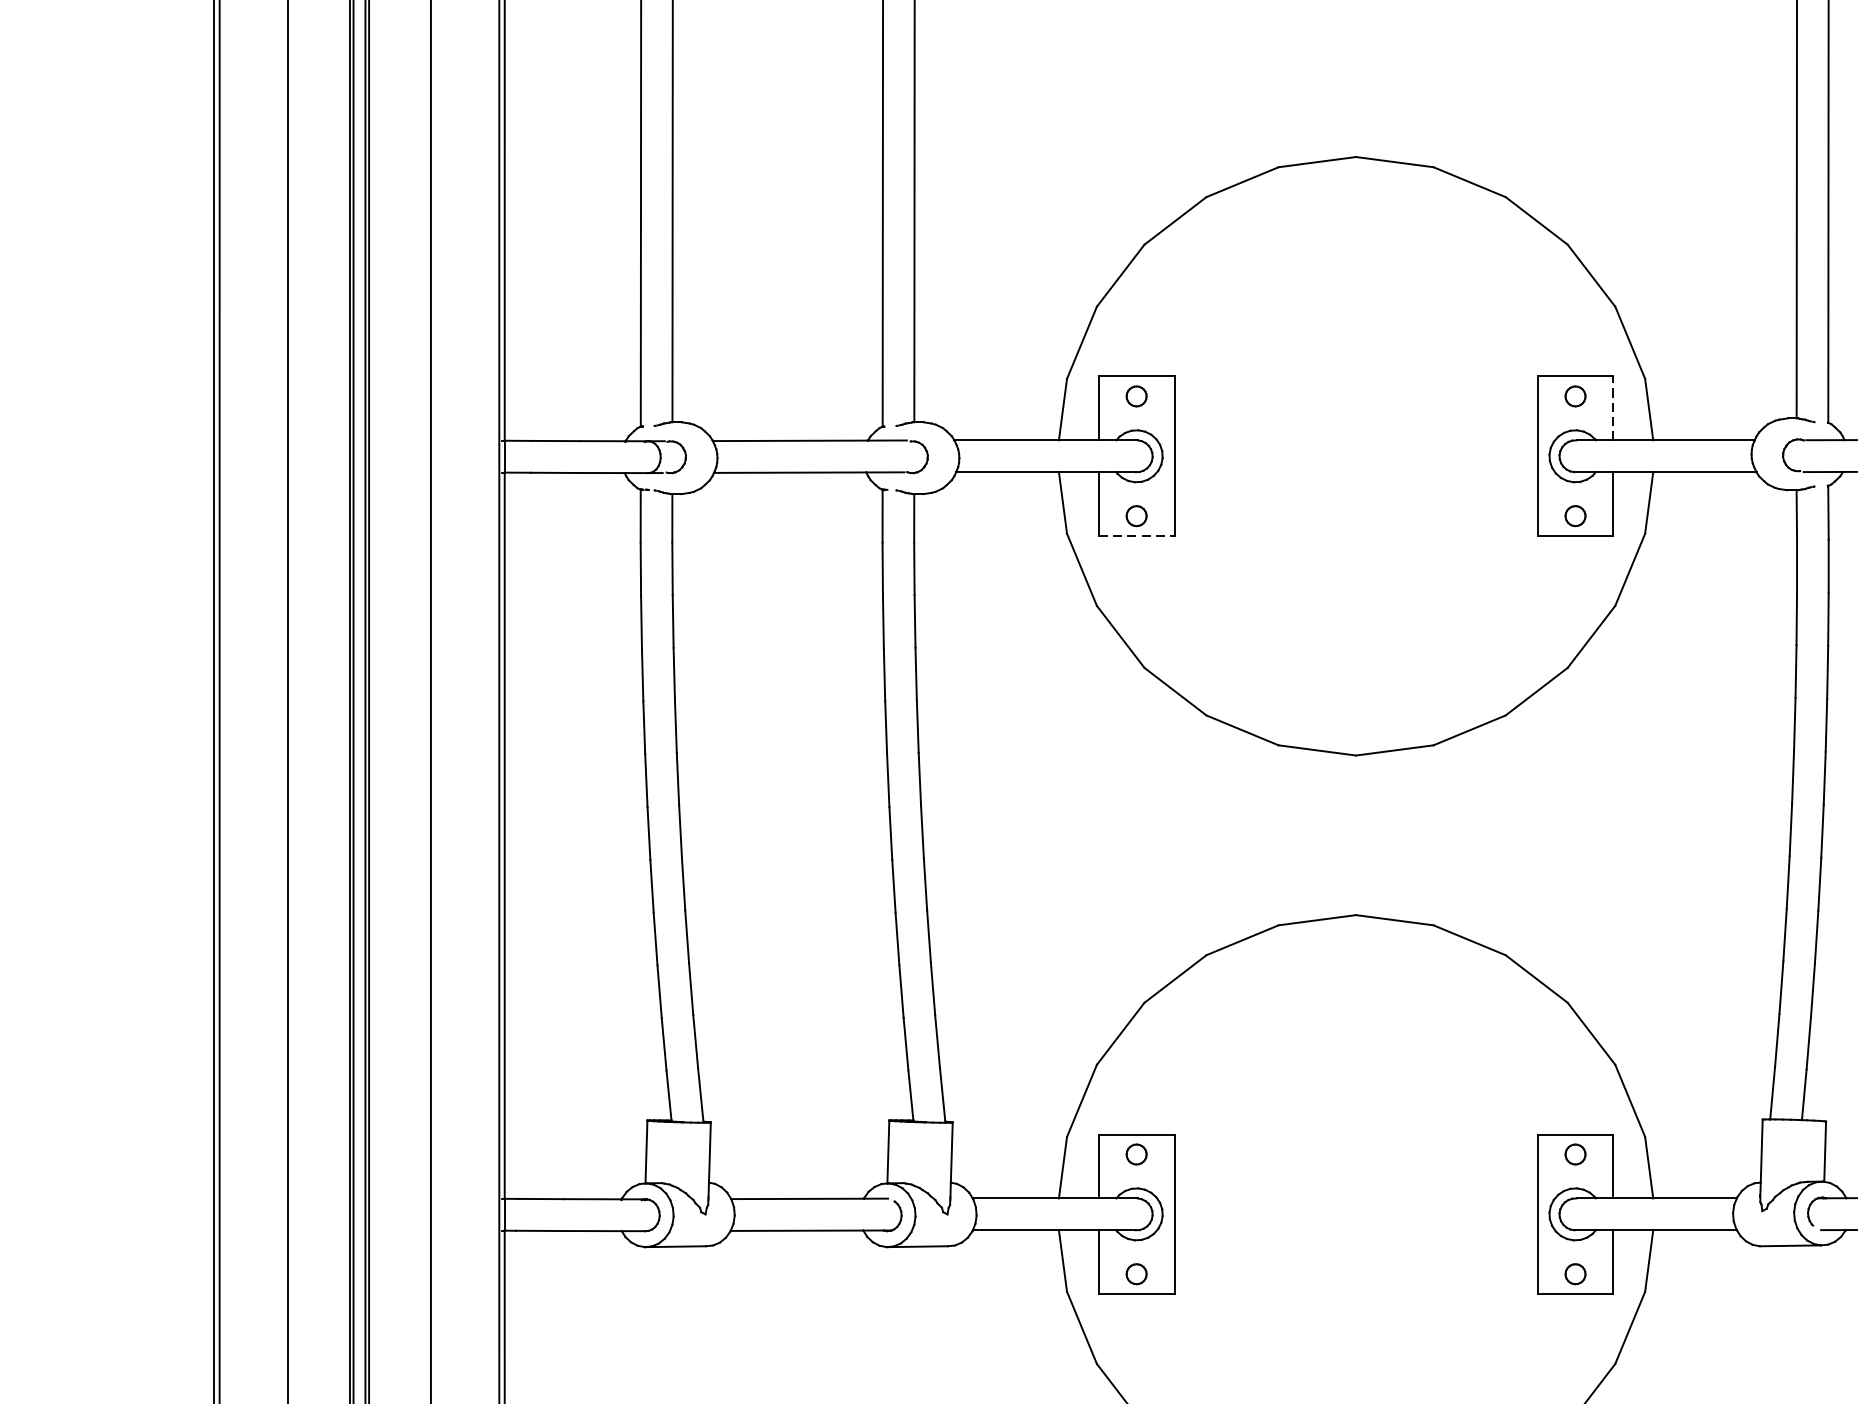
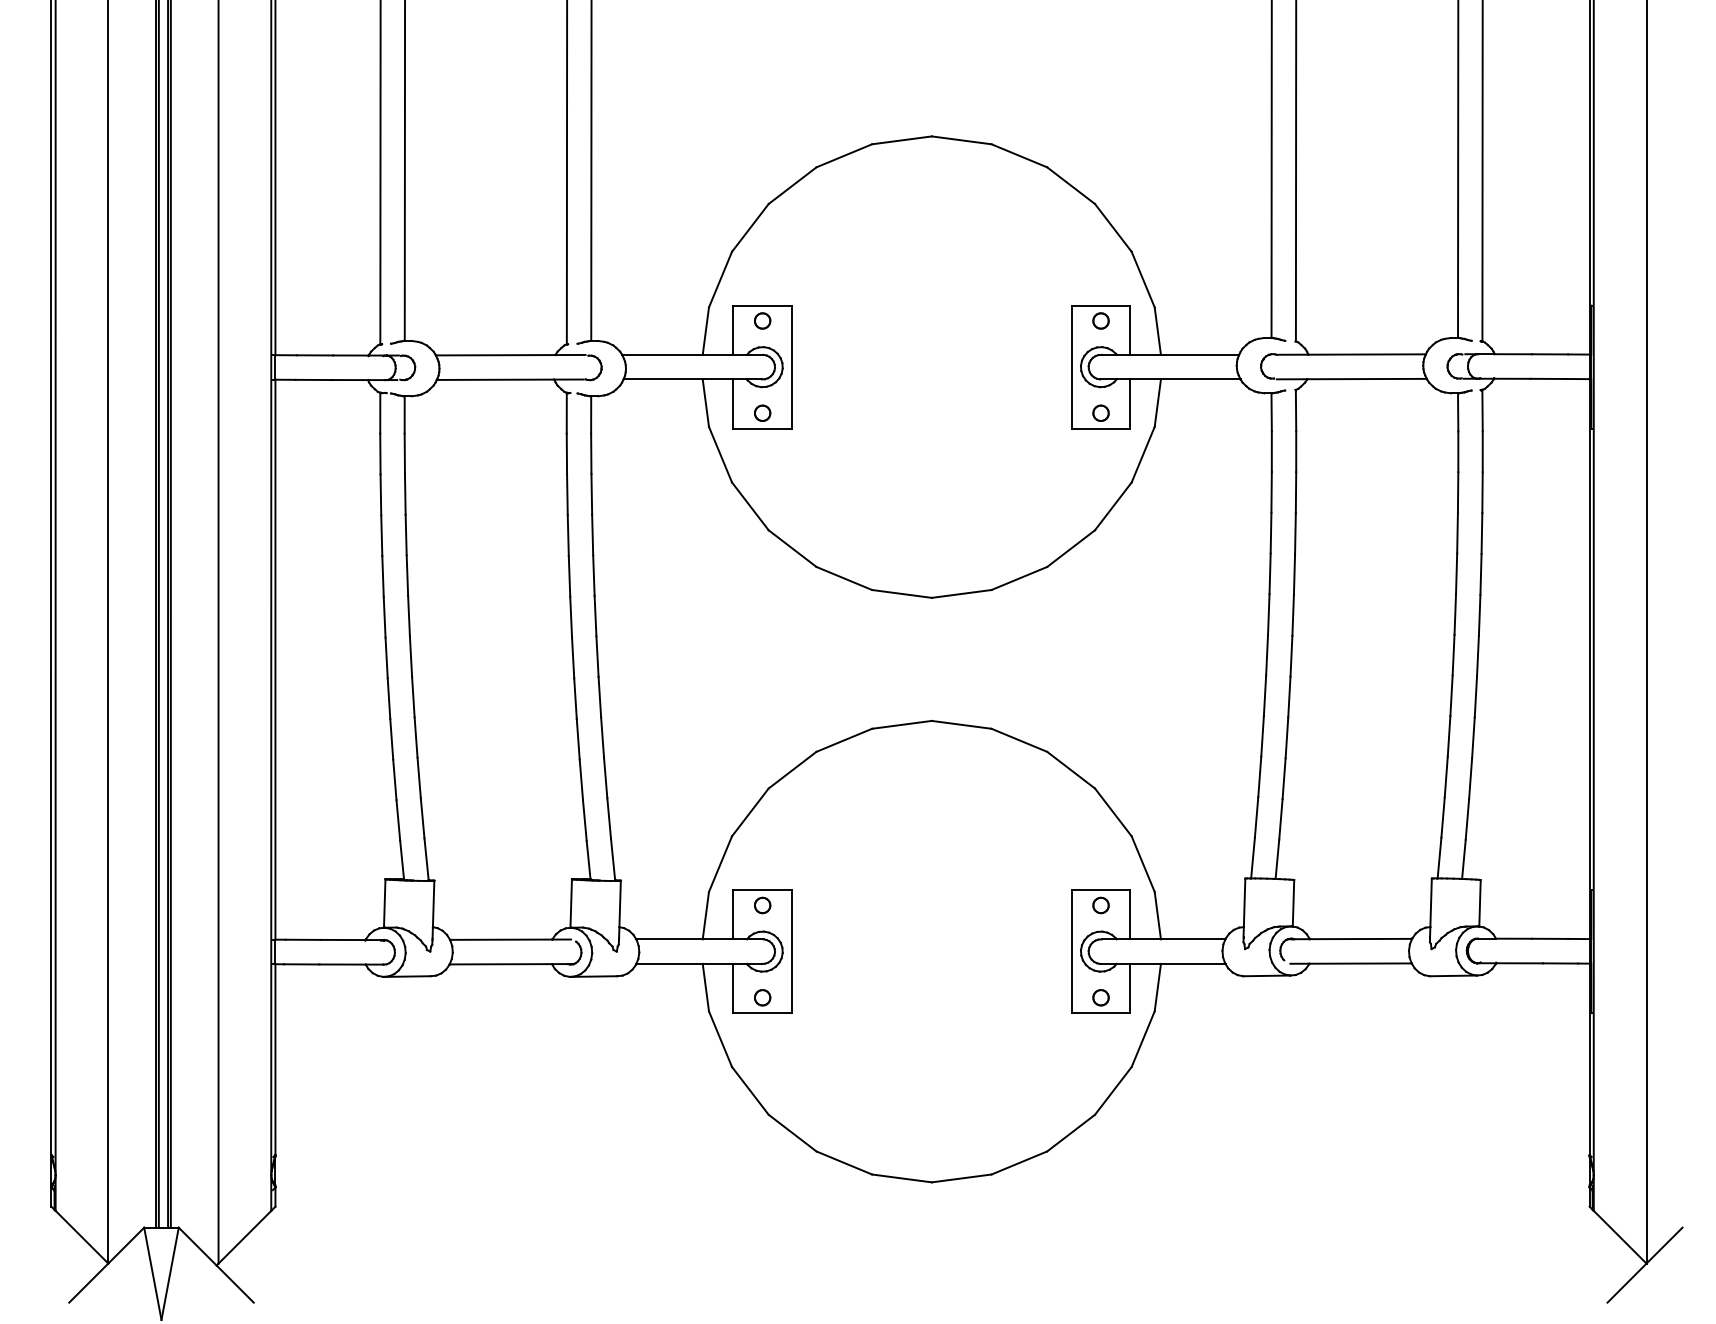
line: (1613, 408) -> (1130, 330), dashed -> solid
line: (1137, 535) -> (763, 428), dashed -> solid

